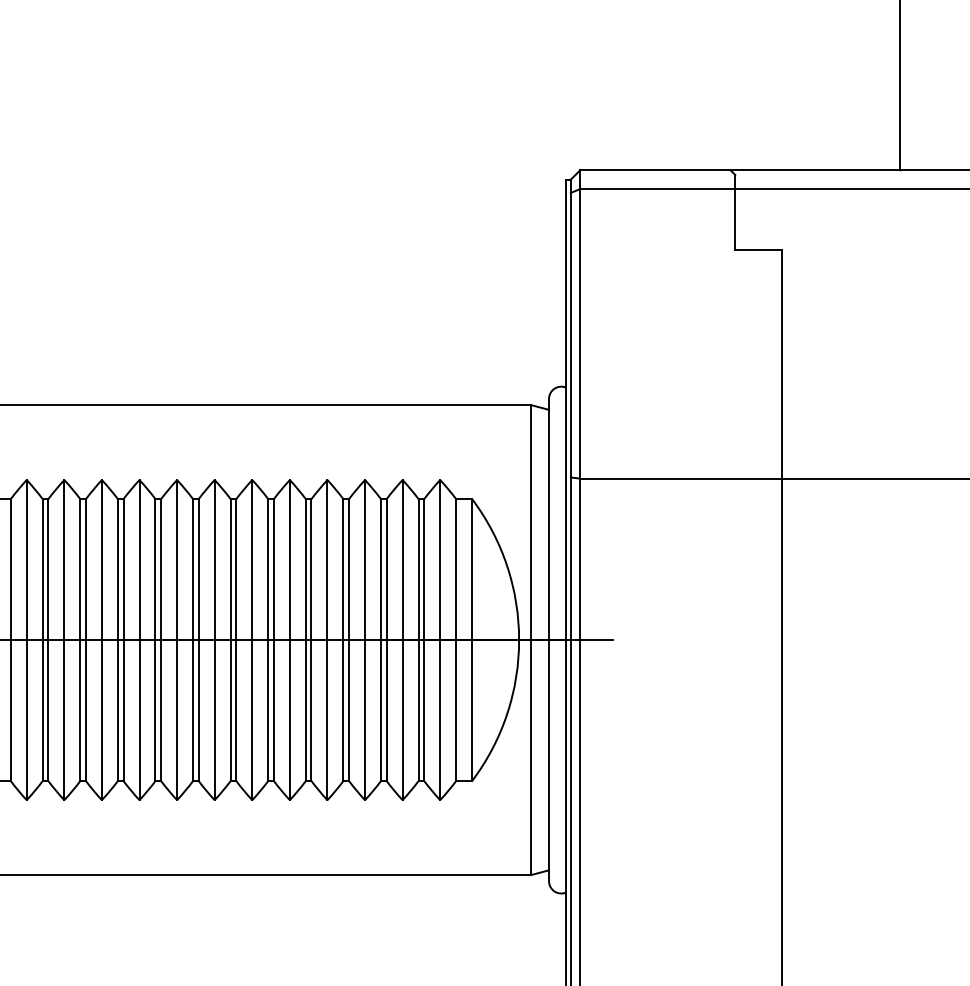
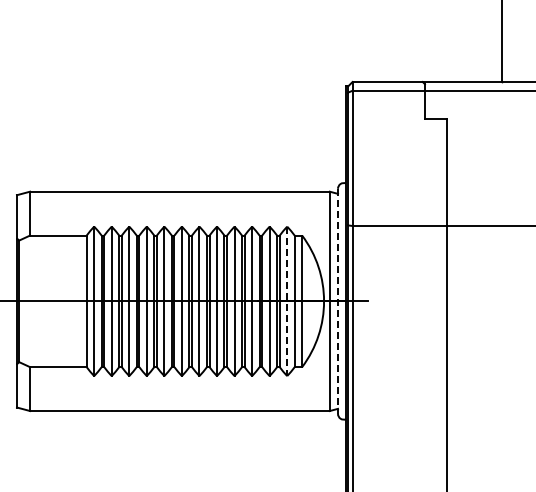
line: (440, 640) -> (287, 301), solid -> dashed
line: (550, 640) -> (338, 301), solid -> dashed

